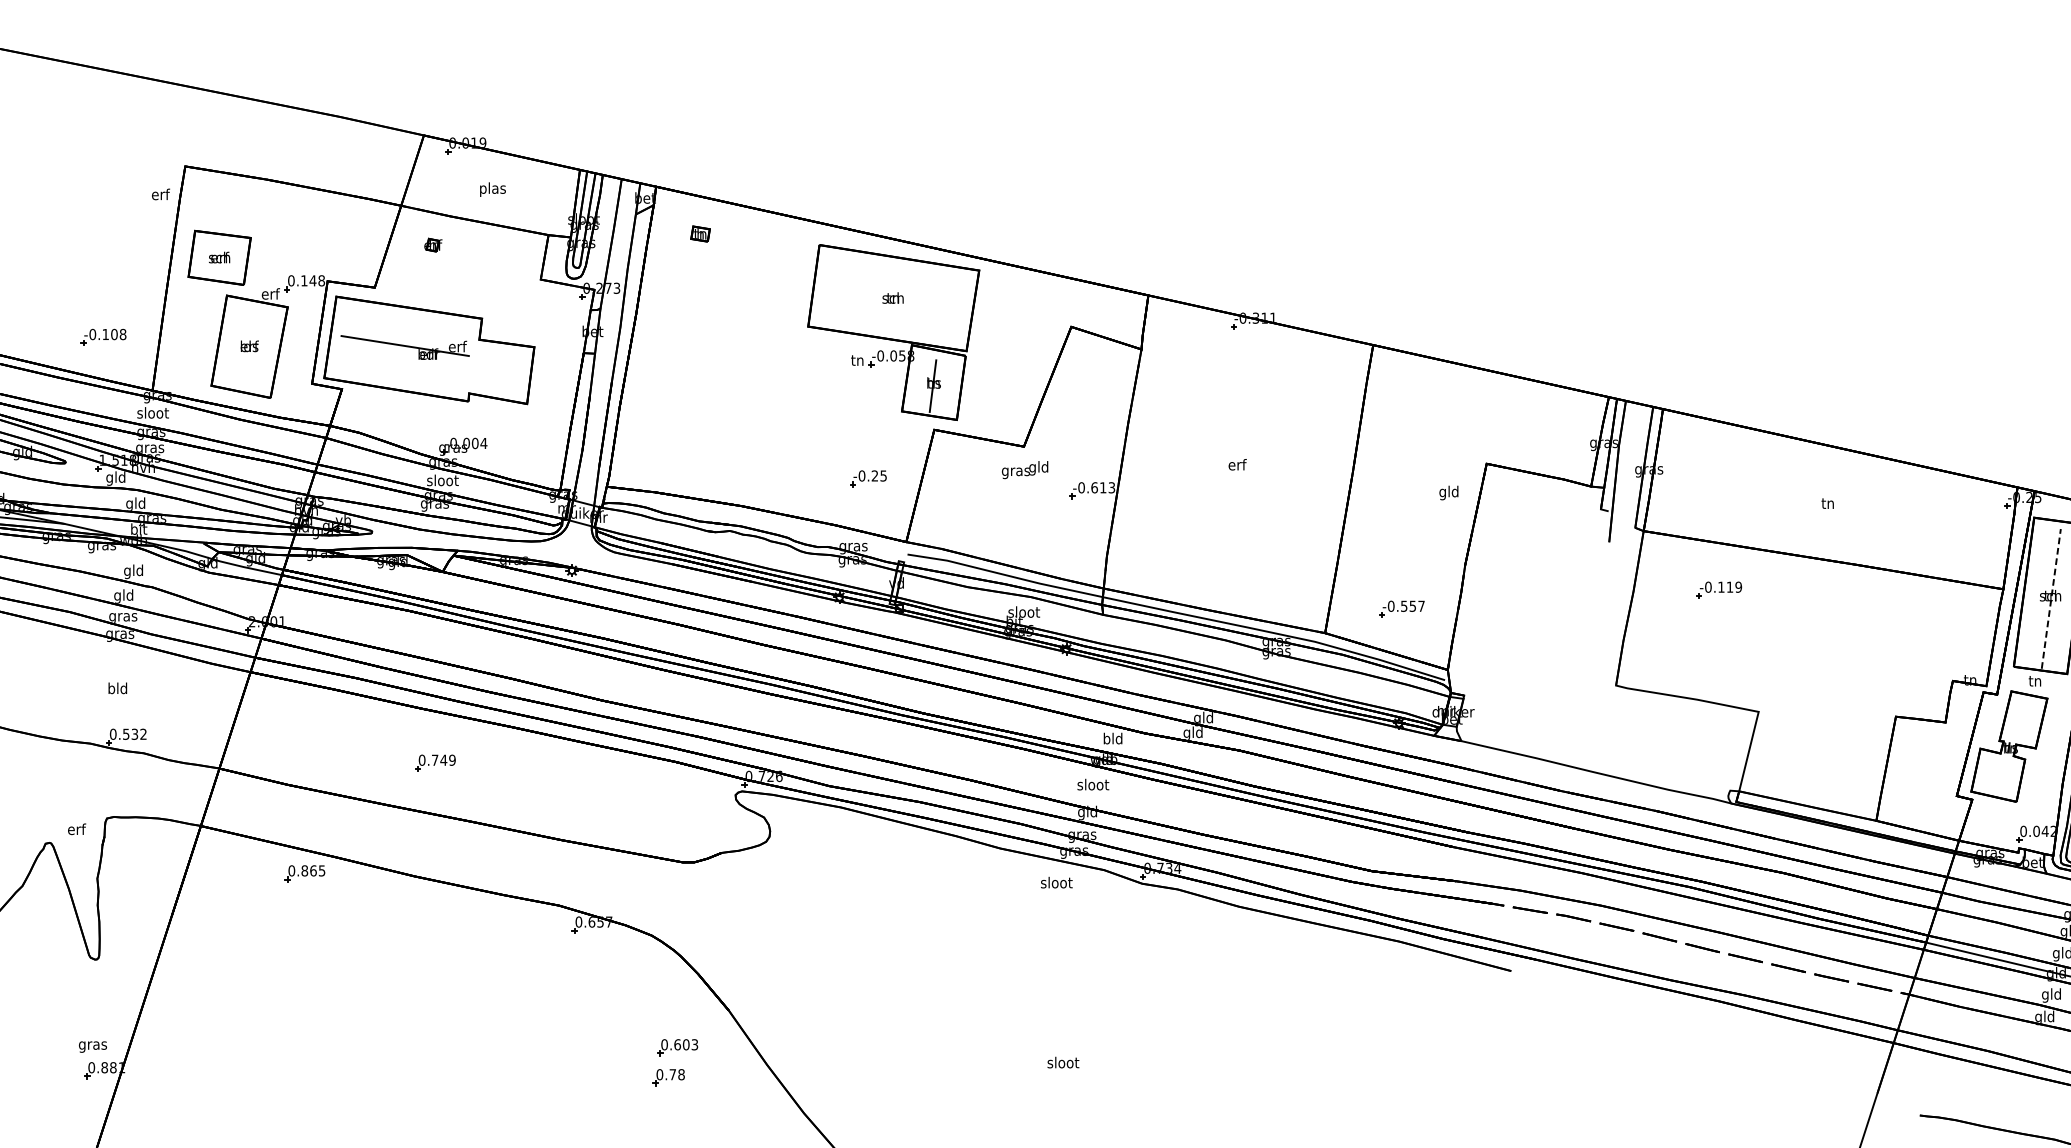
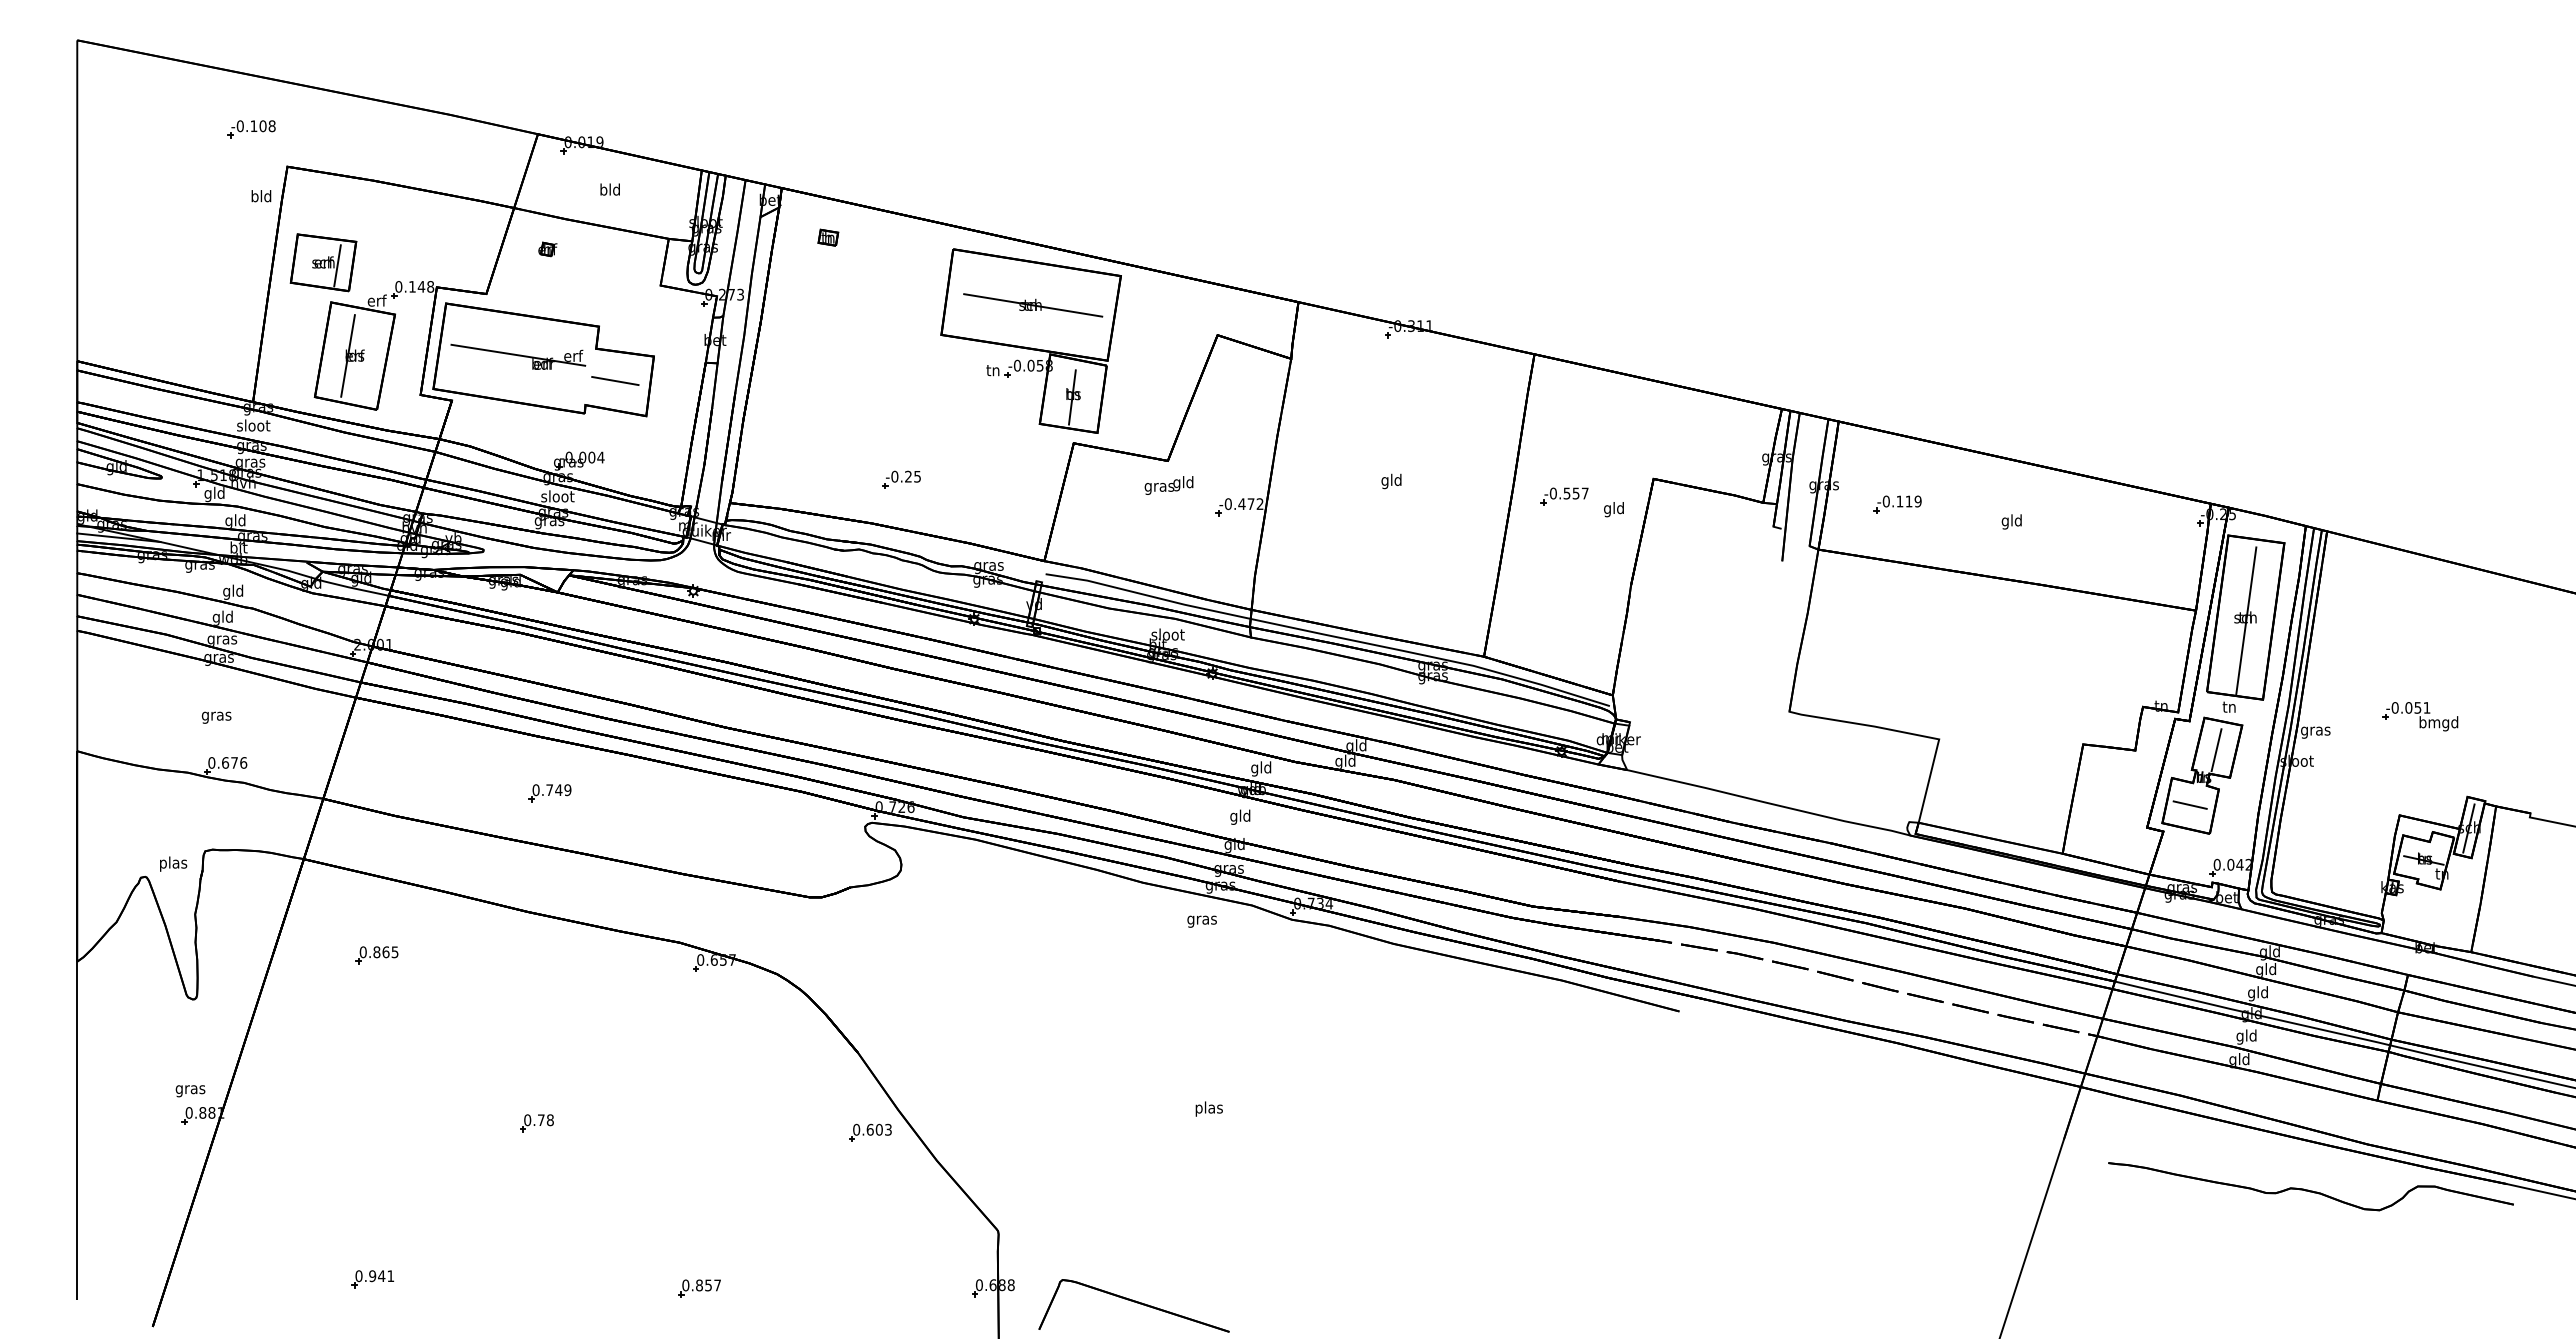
text: (493, 189) -> (610, 190), plas -> bld
text: (160, 194) -> (261, 196), erf -> bld
line: (232, 260) -> (337, 265), added
line: (895, 298) -> (1033, 305), added
part: (103, 337) -> (251, 129), moved
line: (242, 346) -> (347, 355), added
line: (497, 370) -> (615, 380), added
text: (1237, 466) -> (1391, 481), erf -> gld
part: (868, 478) -> (901, 479), moved
text: (1102, 488) -> (1250, 504), -0.613 -> -0.472
text: (1827, 504) -> (2011, 521), tn -> gld
part: (1719, 590) -> (1897, 504), moved
line: (2051, 598) -> (2246, 620), dashed -> solid
part: (1401, 609) -> (1564, 496), moved
text: (117, 689) -> (216, 715), bld -> gras
line: (2022, 722) -> (2216, 750), added
text: (134, 733) -> (234, 762), 0.532 -> 0.676
text: (1106, 739) -> (1254, 768), bld -> gld
line: (1997, 773) -> (2189, 804), added
text: (1093, 785) -> (1240, 816), sloot -> gld
text: (76, 830) -> (173, 863), erf -> plas
part: (304, 873) -> (376, 955), moved
text: (1056, 883) -> (1201, 919), sloot -> gras
part: (677, 1047) -> (870, 1132), moved
text: (1062, 1063) -> (1208, 1108), sloot -> plas
part: (668, 1077) -> (536, 1123), moved

